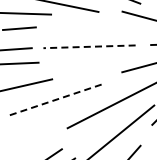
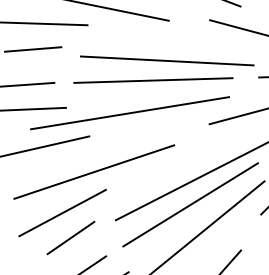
line: (97, 34) -> (167, 59), added
line: (89, 46) -> (153, 80), dashed -> solid
line: (75, 65) -> (129, 112), added
line: (54, 100) -> (93, 172), dashed -> solid
line: (111, 119) -> (191, 205), added
line: (36, 123) -> (62, 212), added
line: (41, 138) -> (71, 237), added

